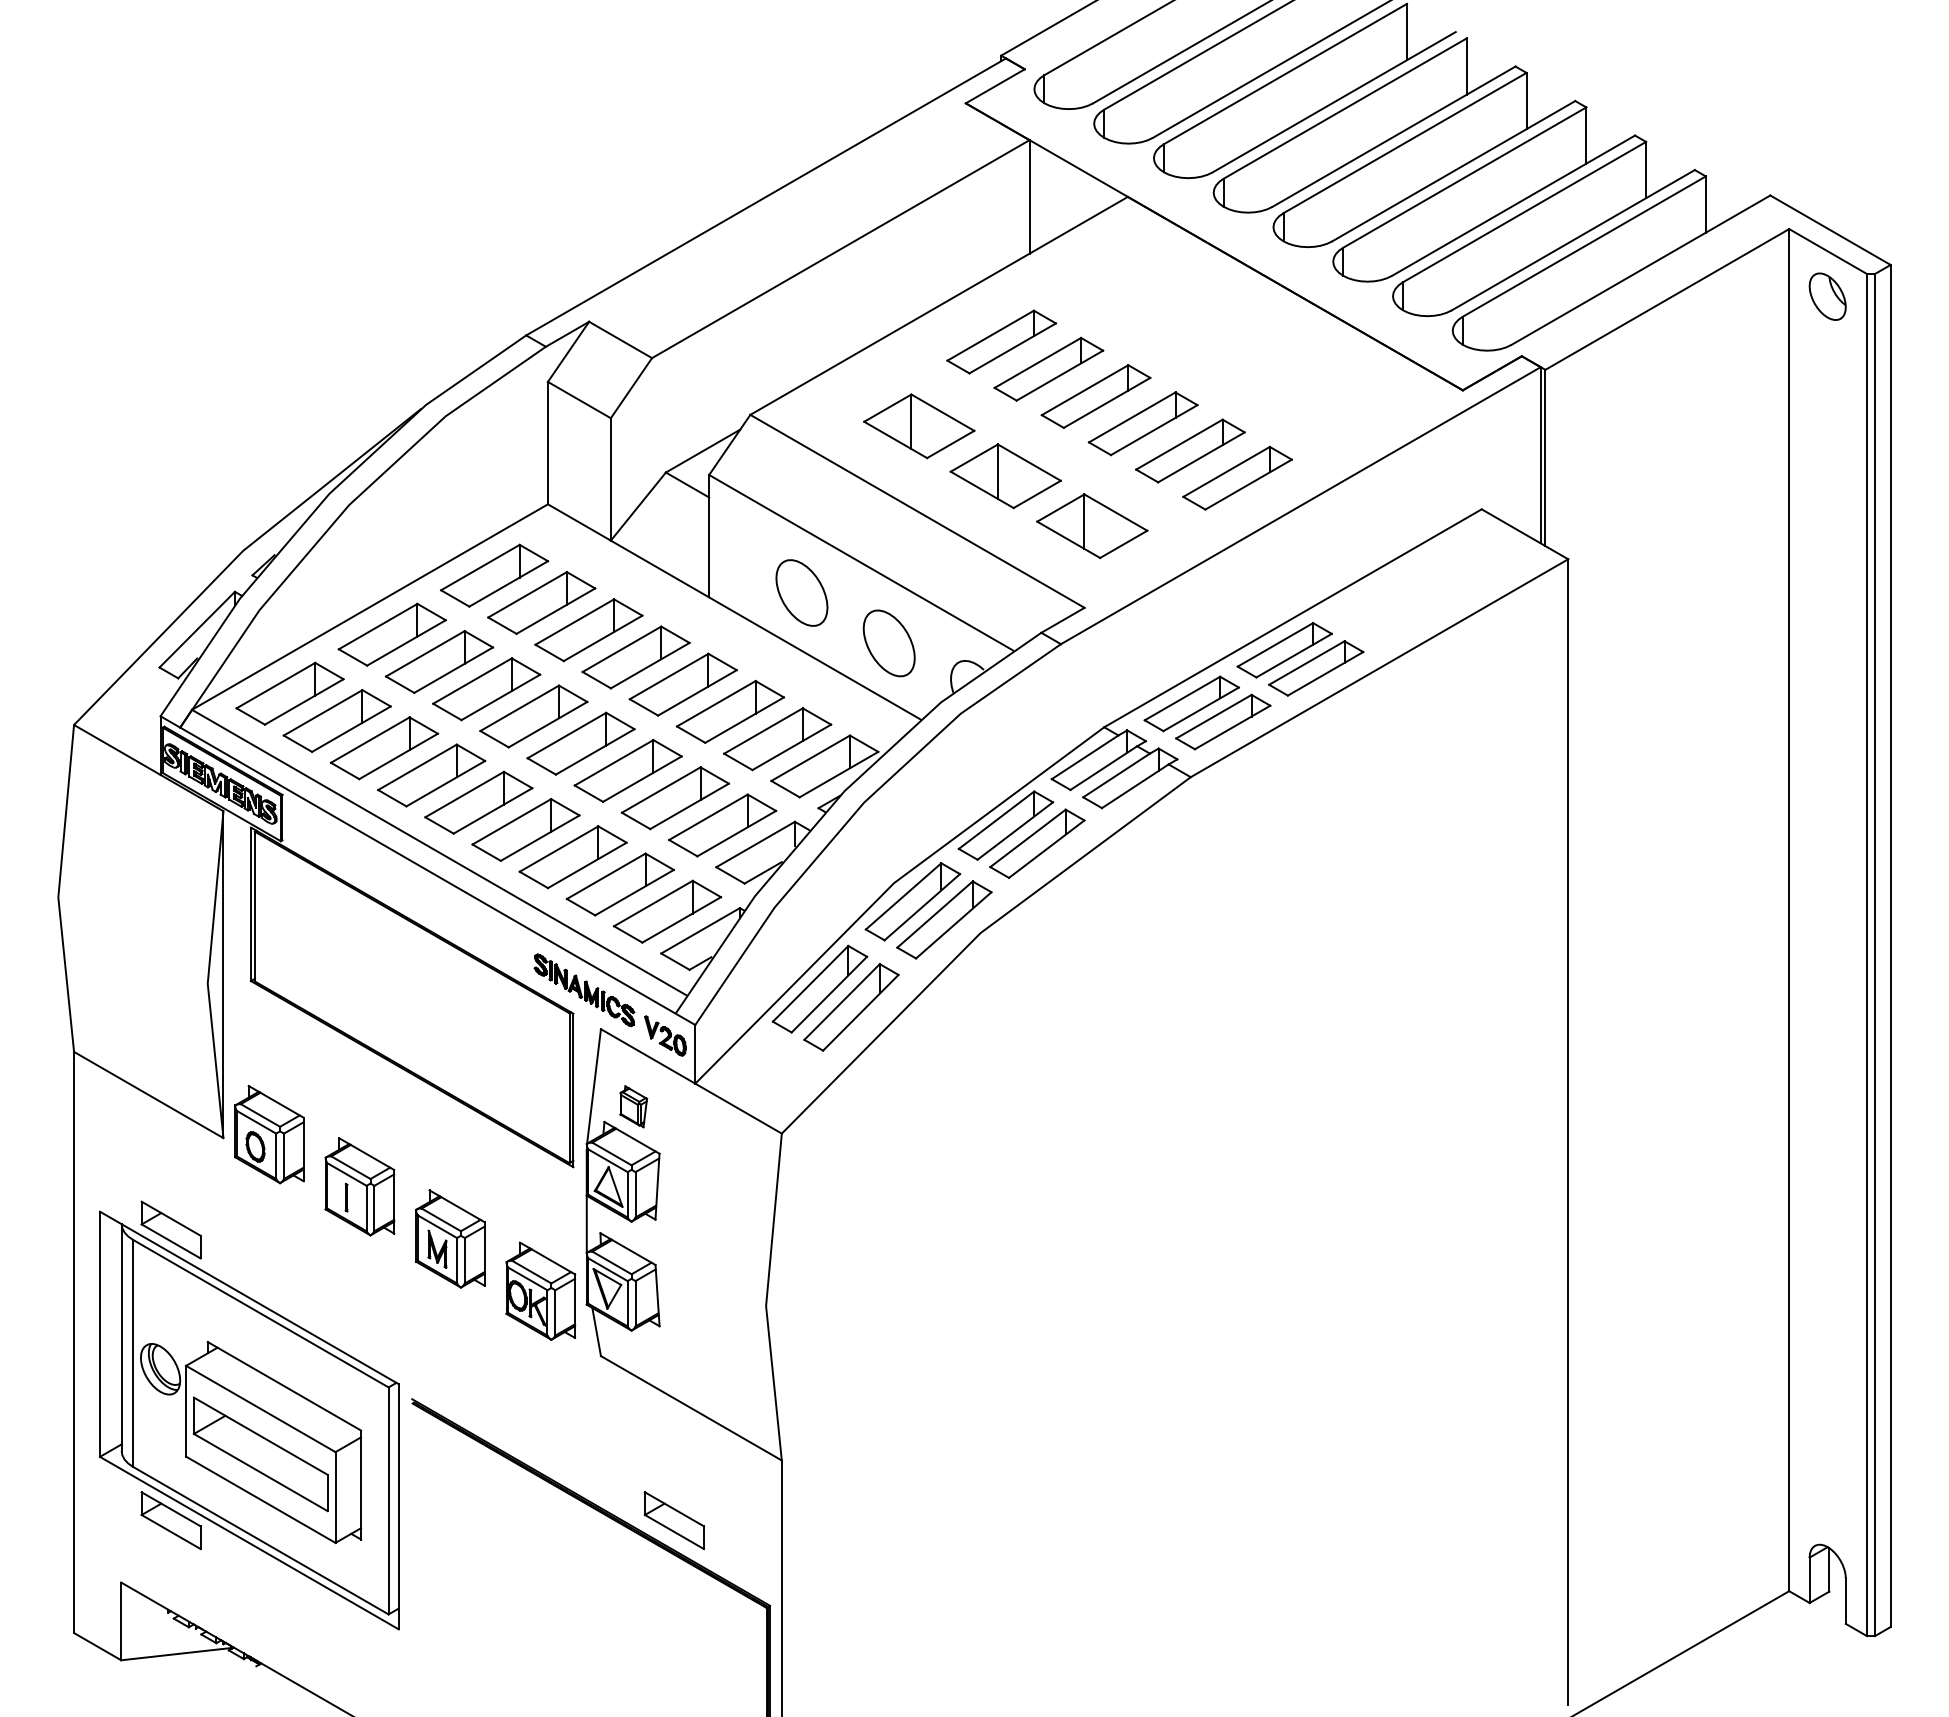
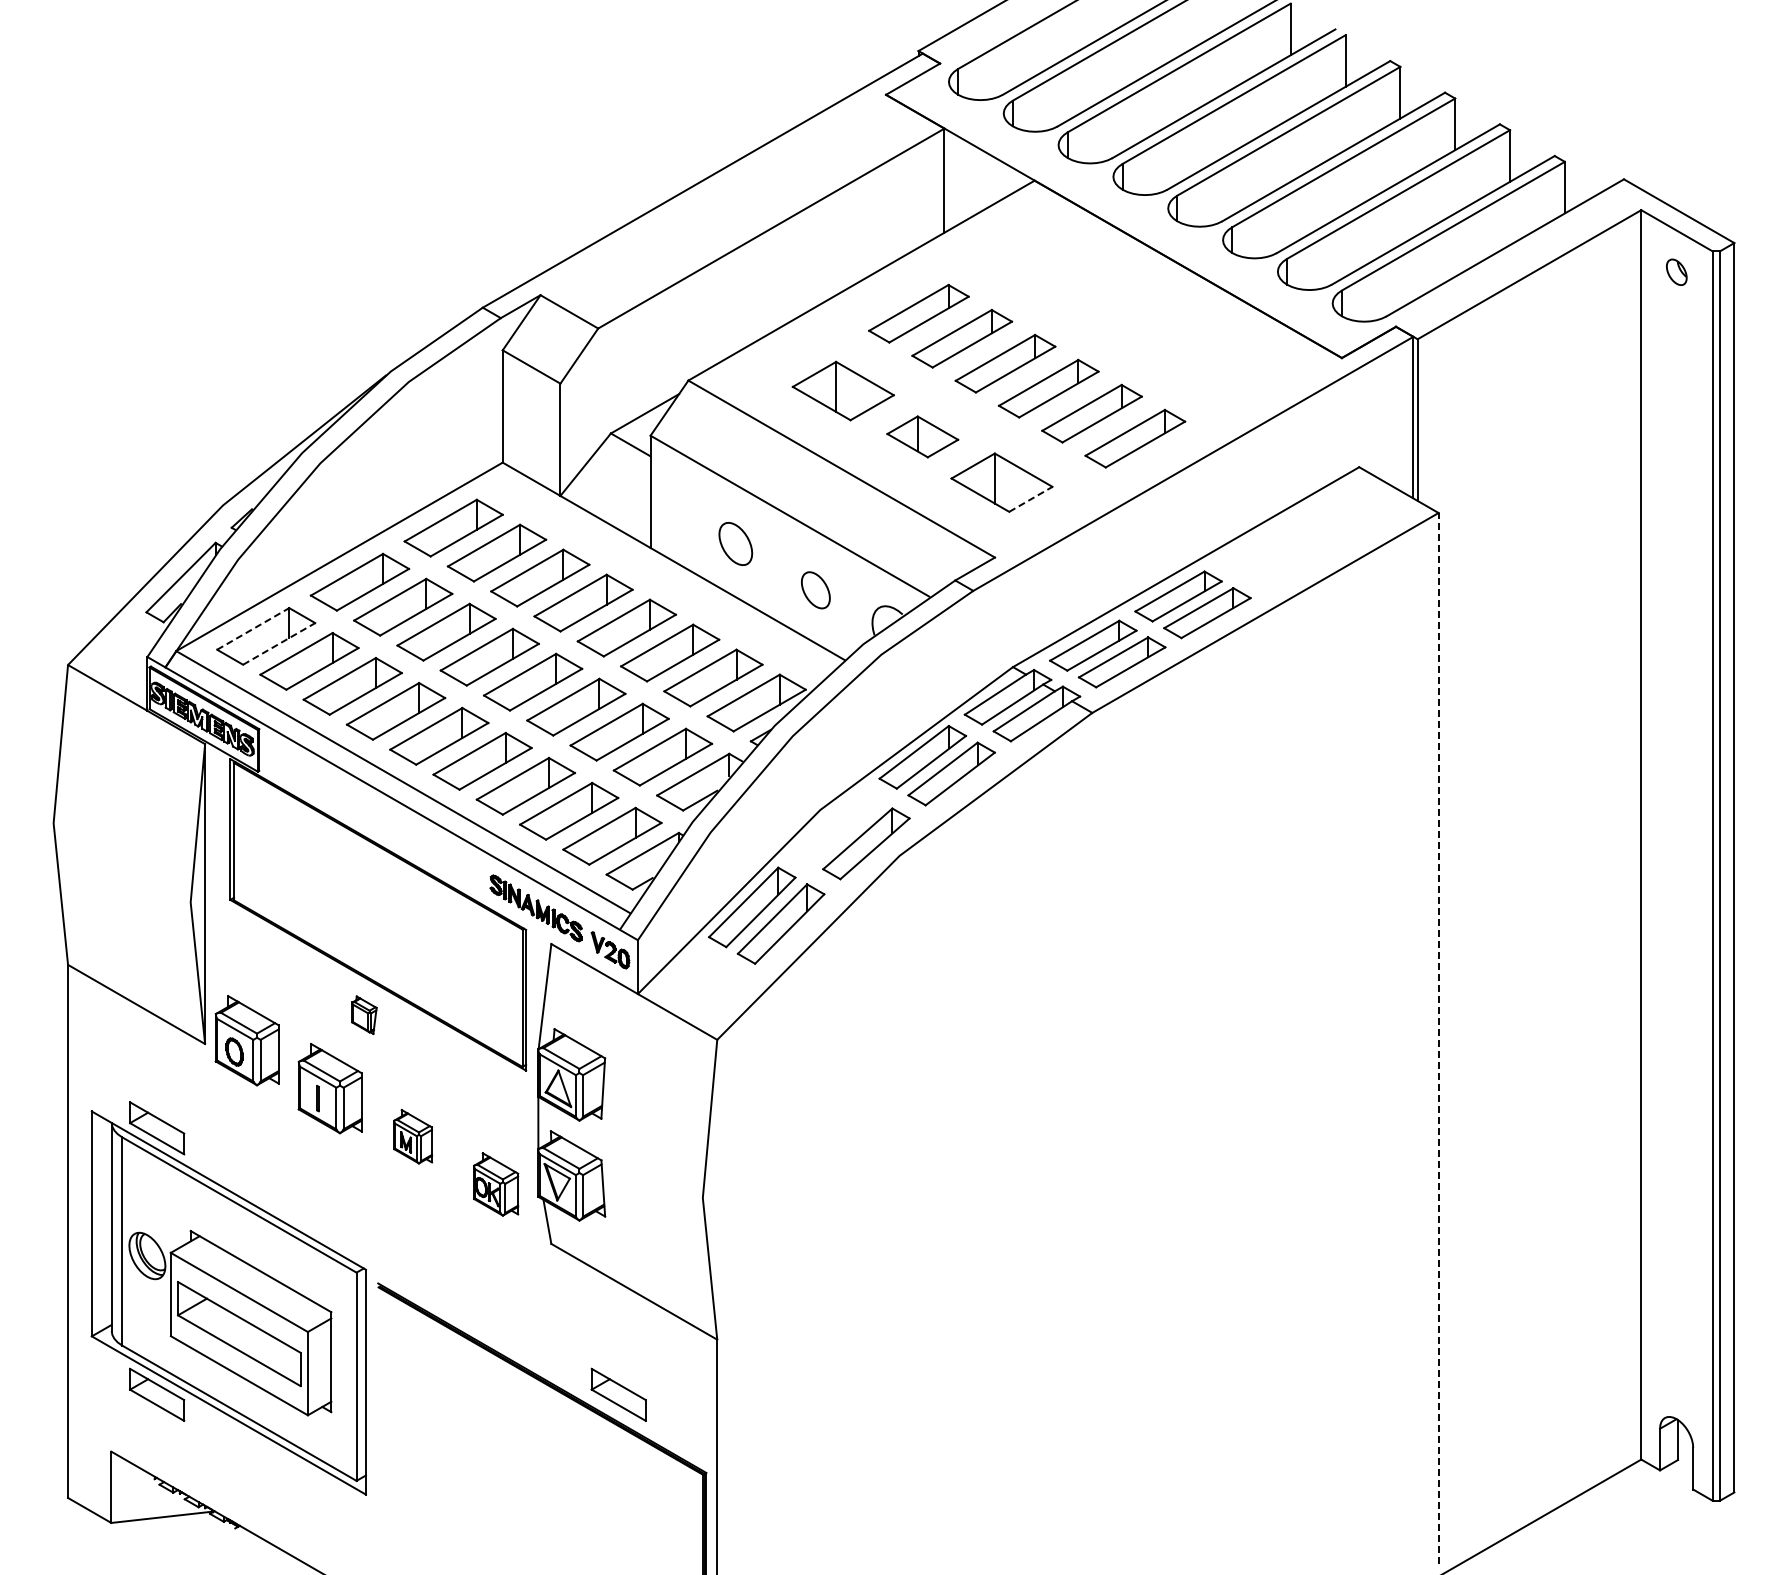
part: (1827, 297) -> (1676, 272), size x0.6
part: (1005, 475) -> (922, 436), size x0.7
line: (1123, 544) -> (1030, 499), solid -> dashed
part: (801, 592) -> (735, 543), size x0.7
part: (888, 643) -> (815, 590), size x0.6
line: (276, 685) -> (253, 628), solid -> dashed
line: (304, 701) -> (279, 643), solid -> dashed
part: (912, 901) -> (837, 826), removed
part: (633, 1105) -> (364, 1014), moved
line: (1568, 1132) -> (1438, 1038), solid -> dashed
part: (449, 1238) -> (412, 1136), size x0.6
part: (540, 1291) -> (495, 1184), size x0.7

